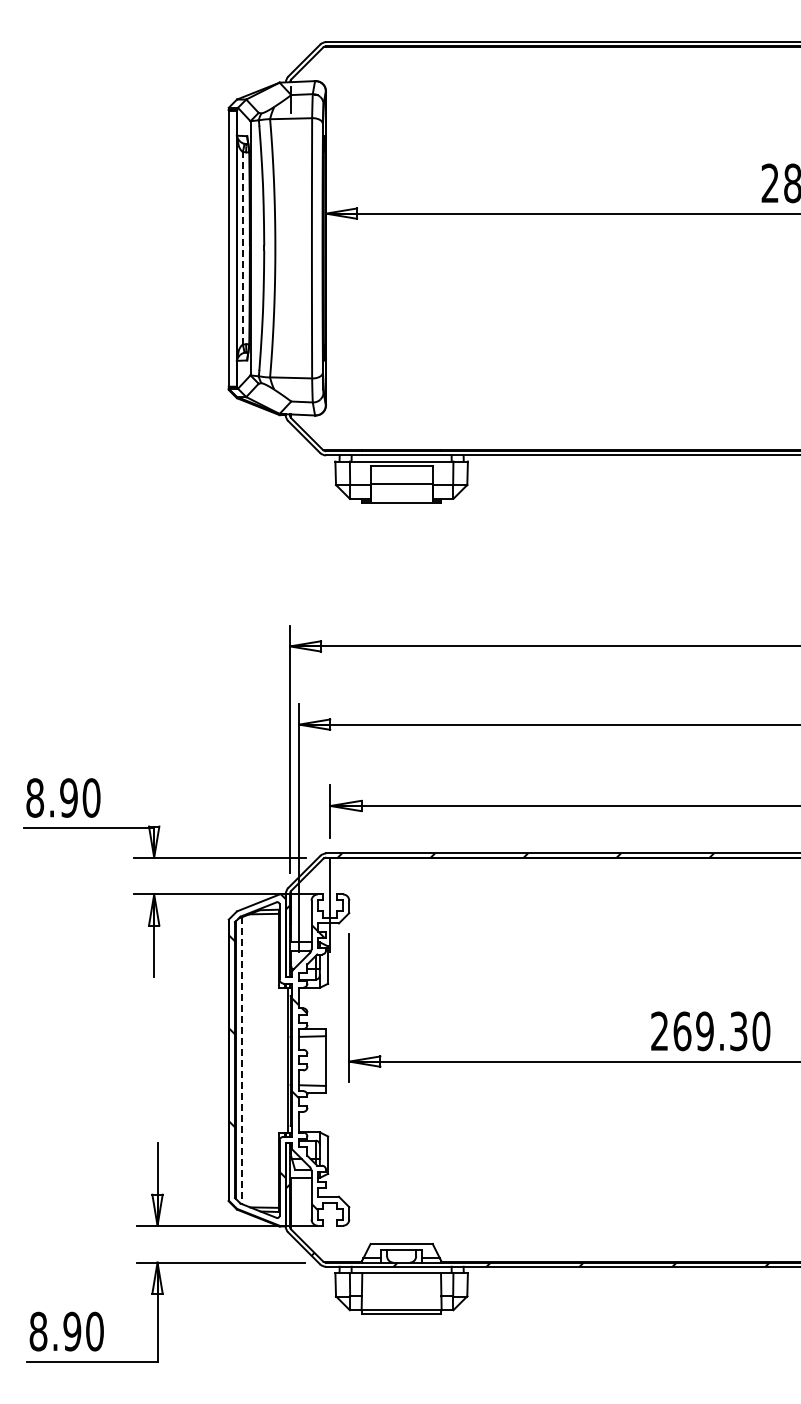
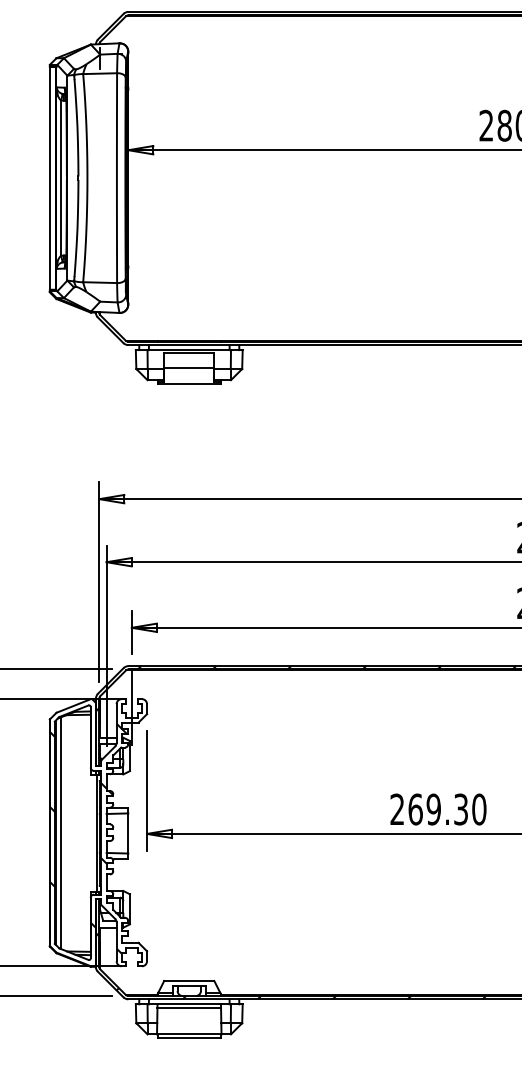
line: (242, 247) -> (60, 177), dashed -> solid
line: (242, 1061) -> (60, 833), dashed -> solid
line: (401, 1277) -> (189, 1007), added

